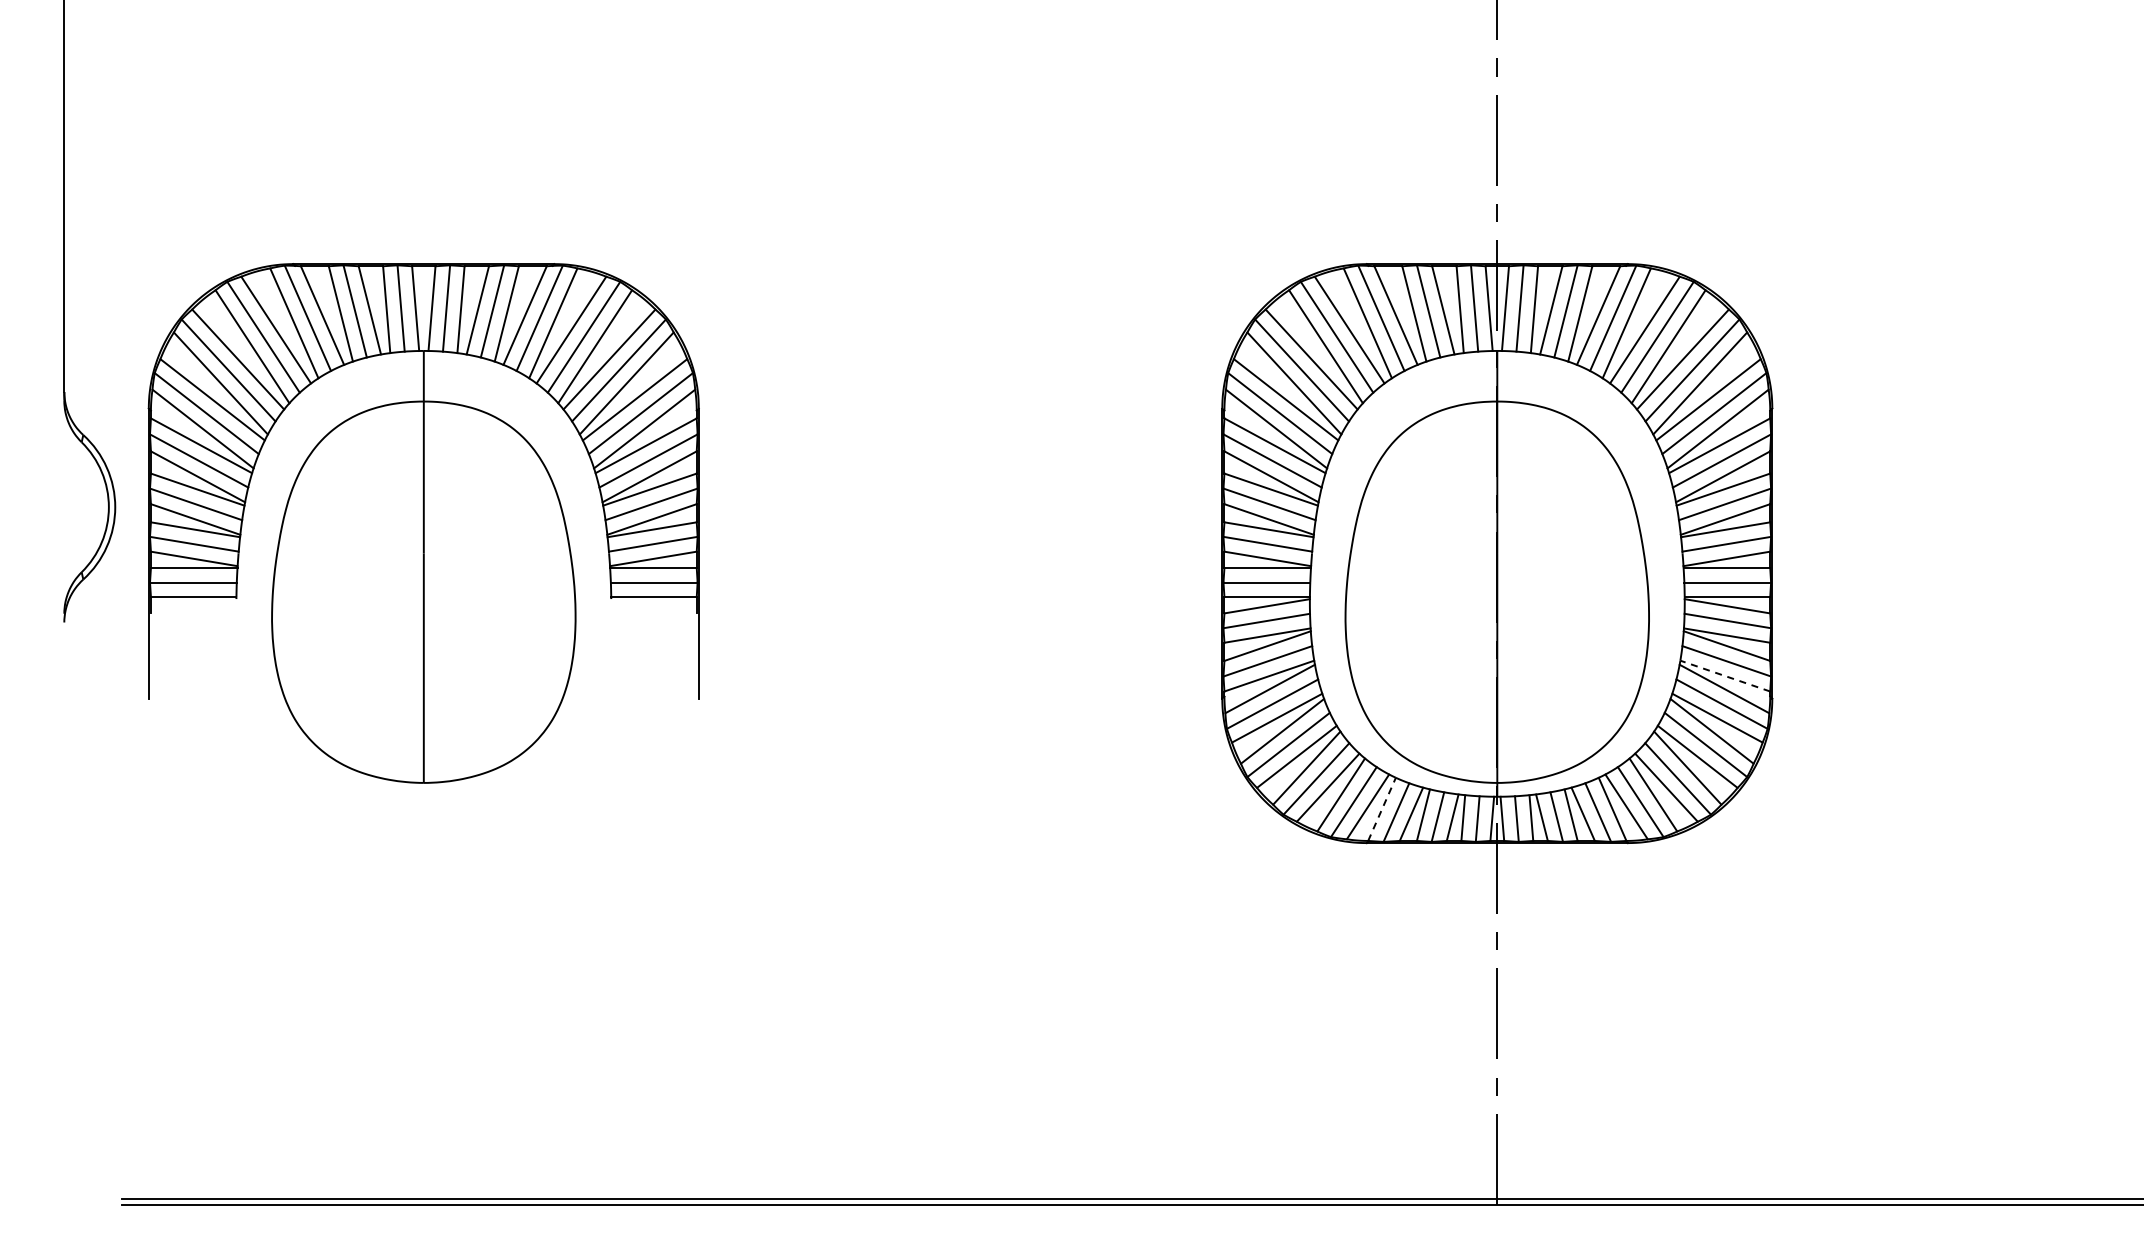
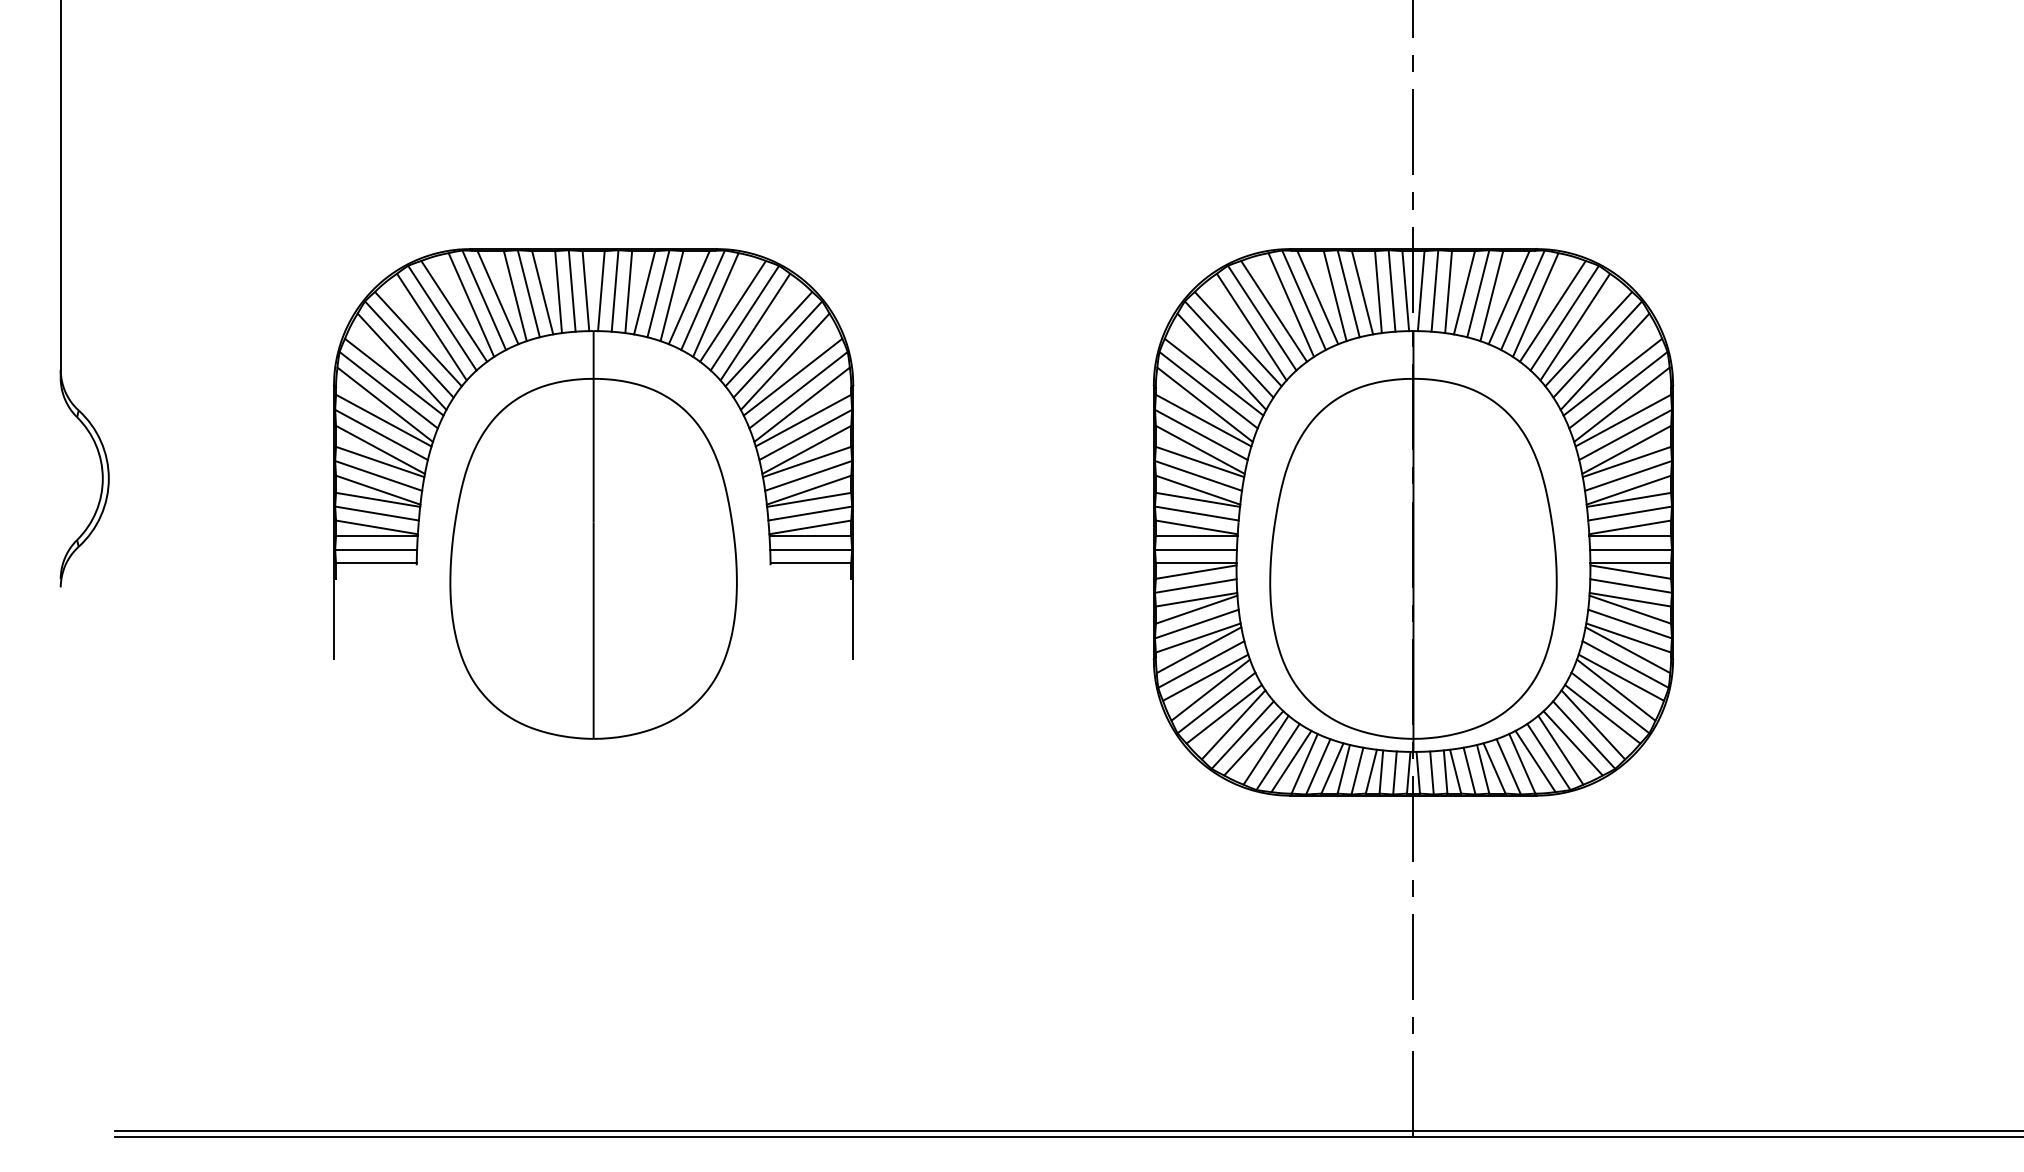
part: (423, 523) -> (593, 493), moved
line: (1724, 675) -> (1627, 637), dashed -> solid
line: (1382, 808) -> (1305, 763), dashed -> solid

